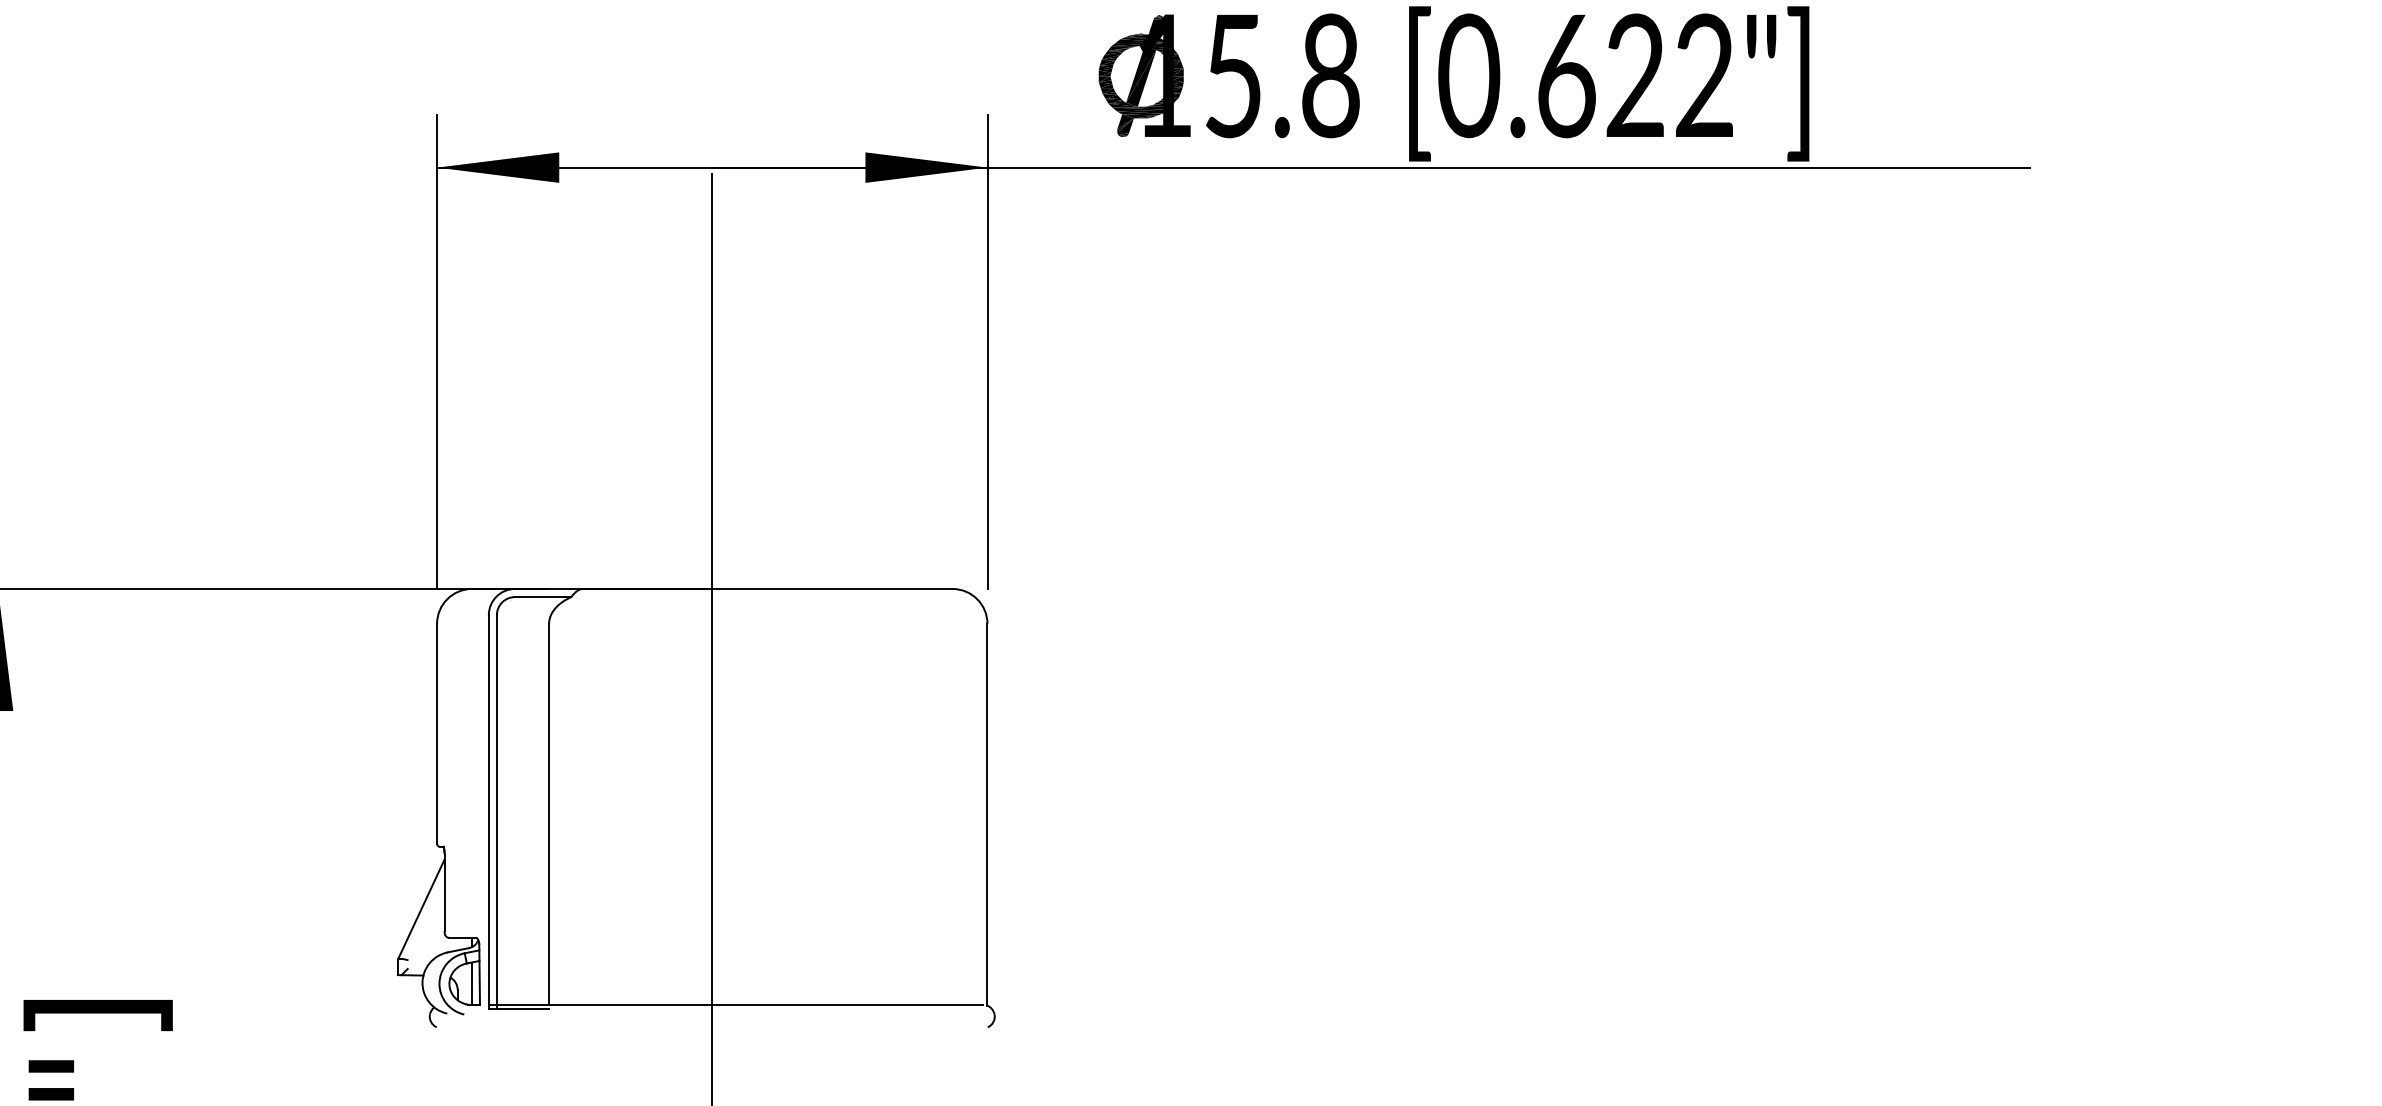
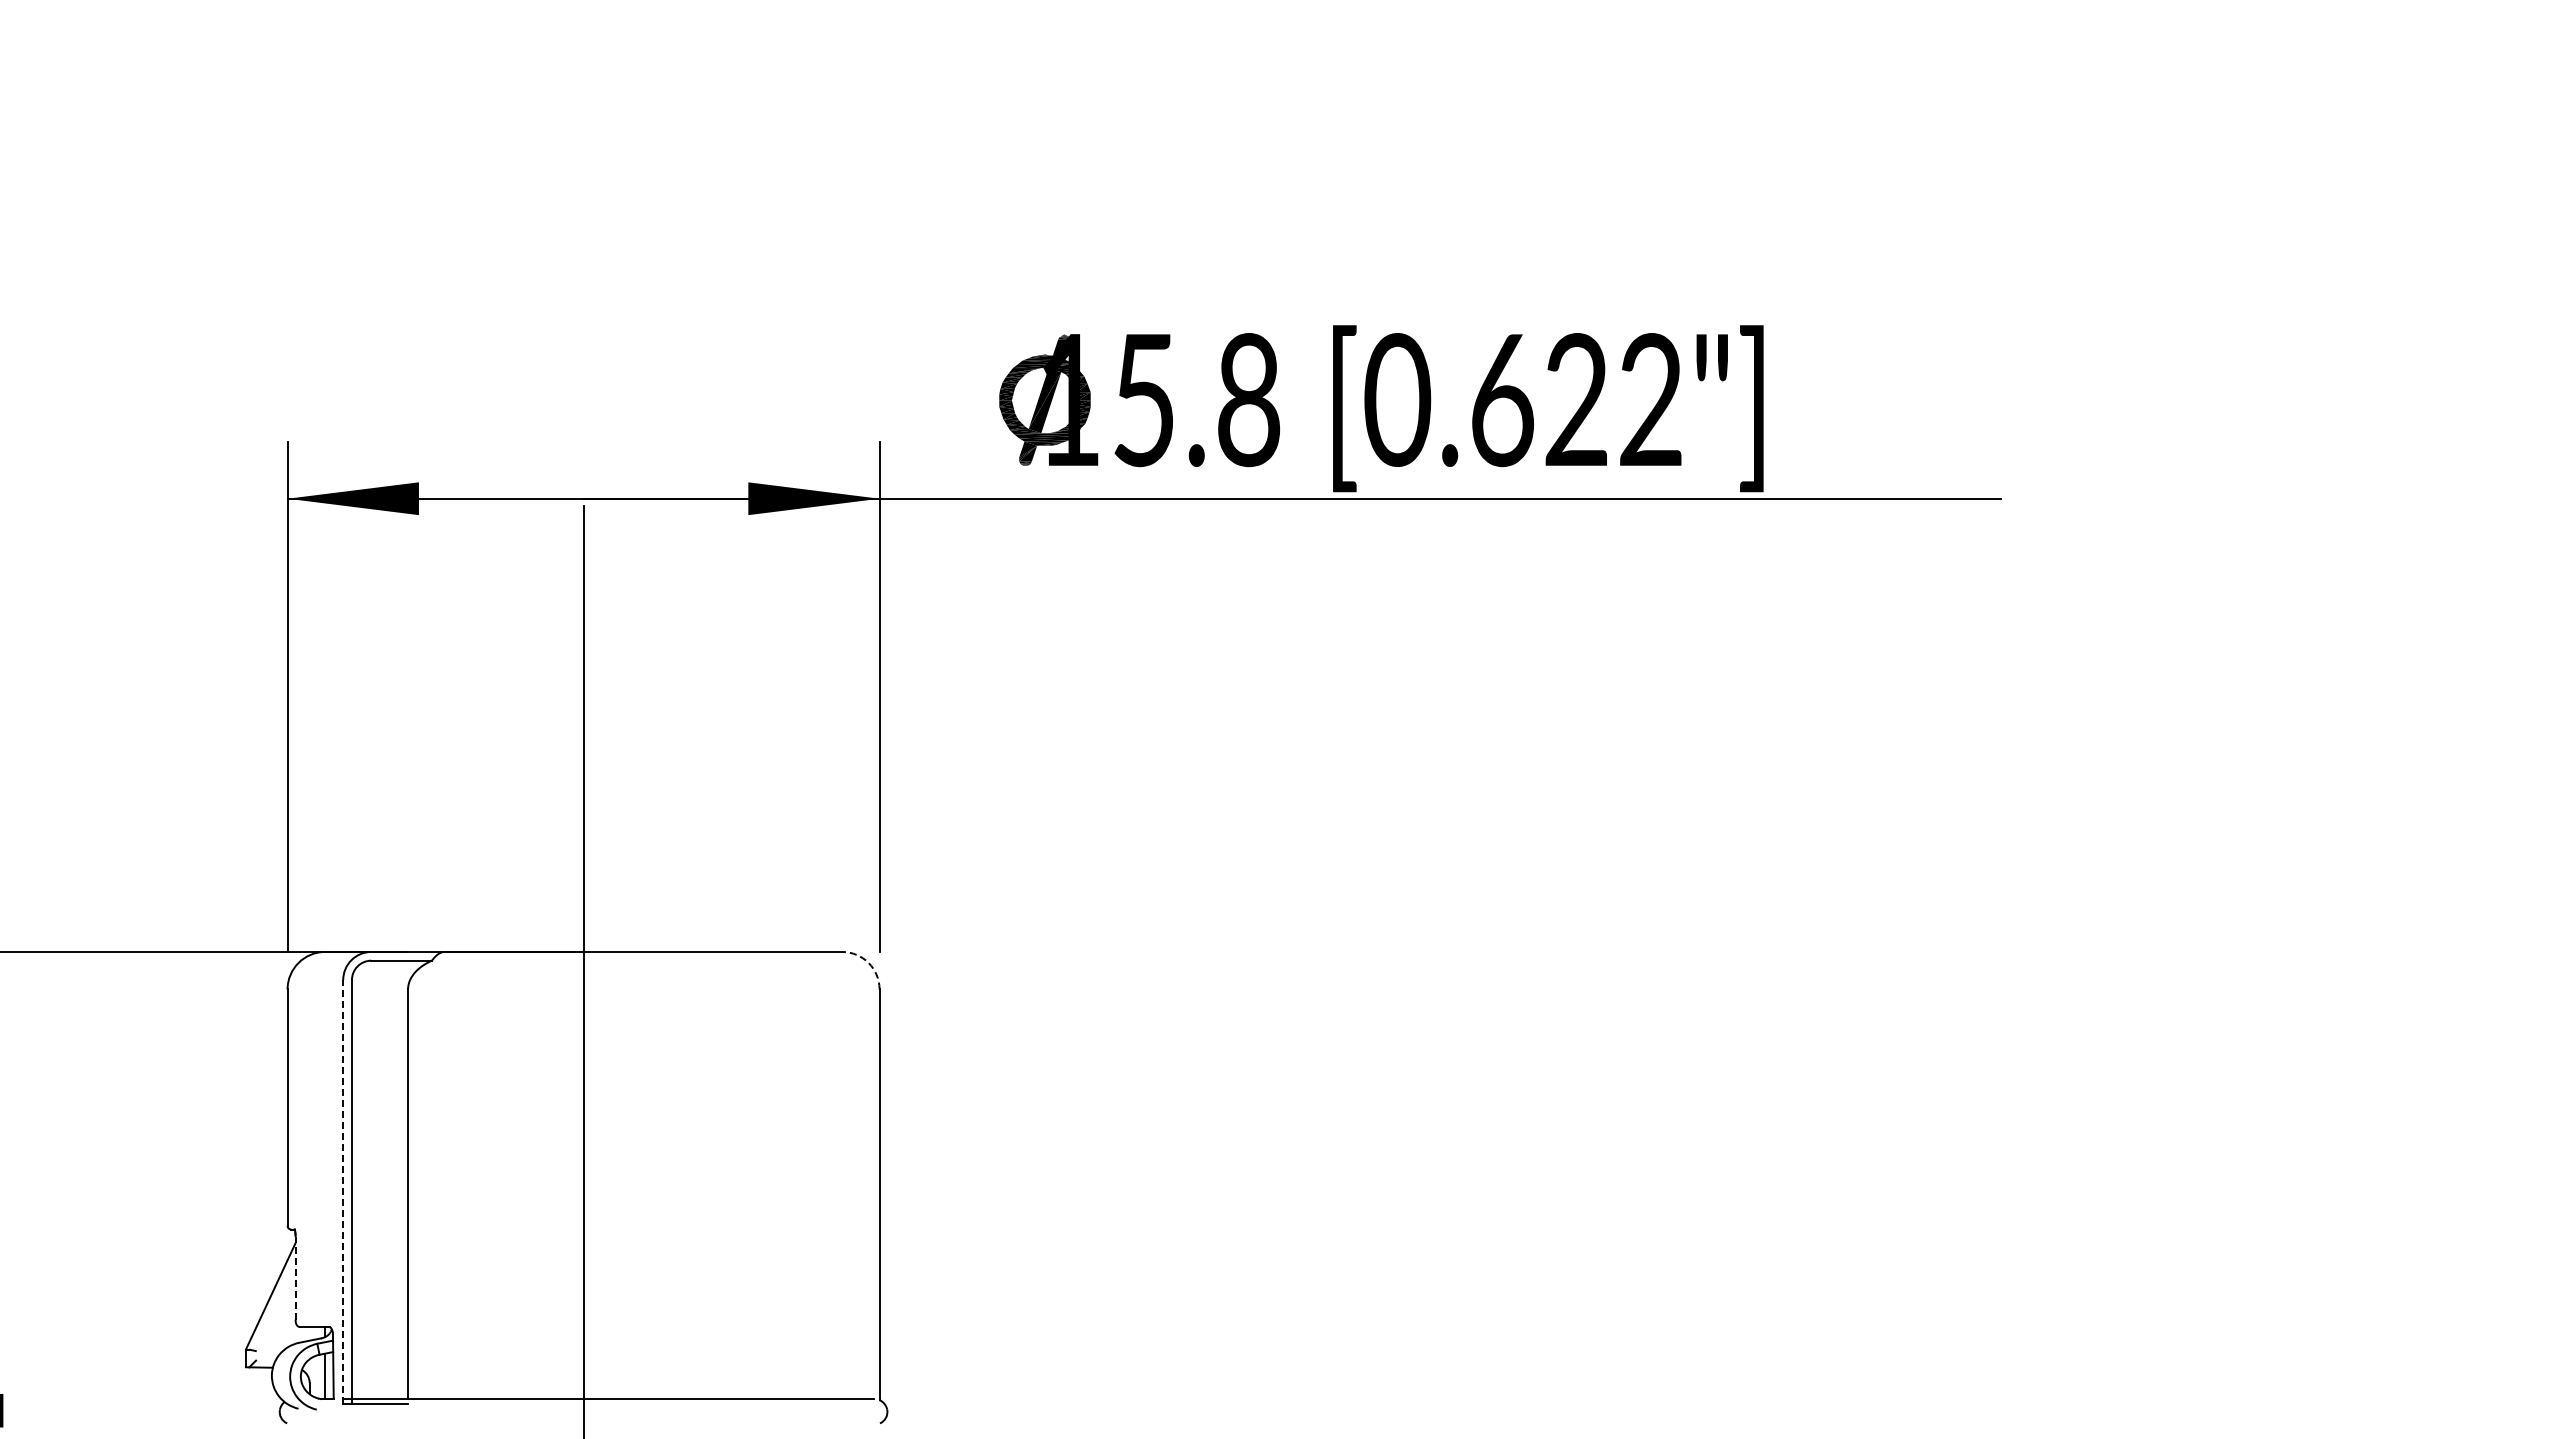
arc: (977, 598) -> (868, 962), solid -> dashed
line: (489, 812) -> (343, 1192), solid -> dashed
line: (444, 891) -> (295, 1277), solid -> dashed

